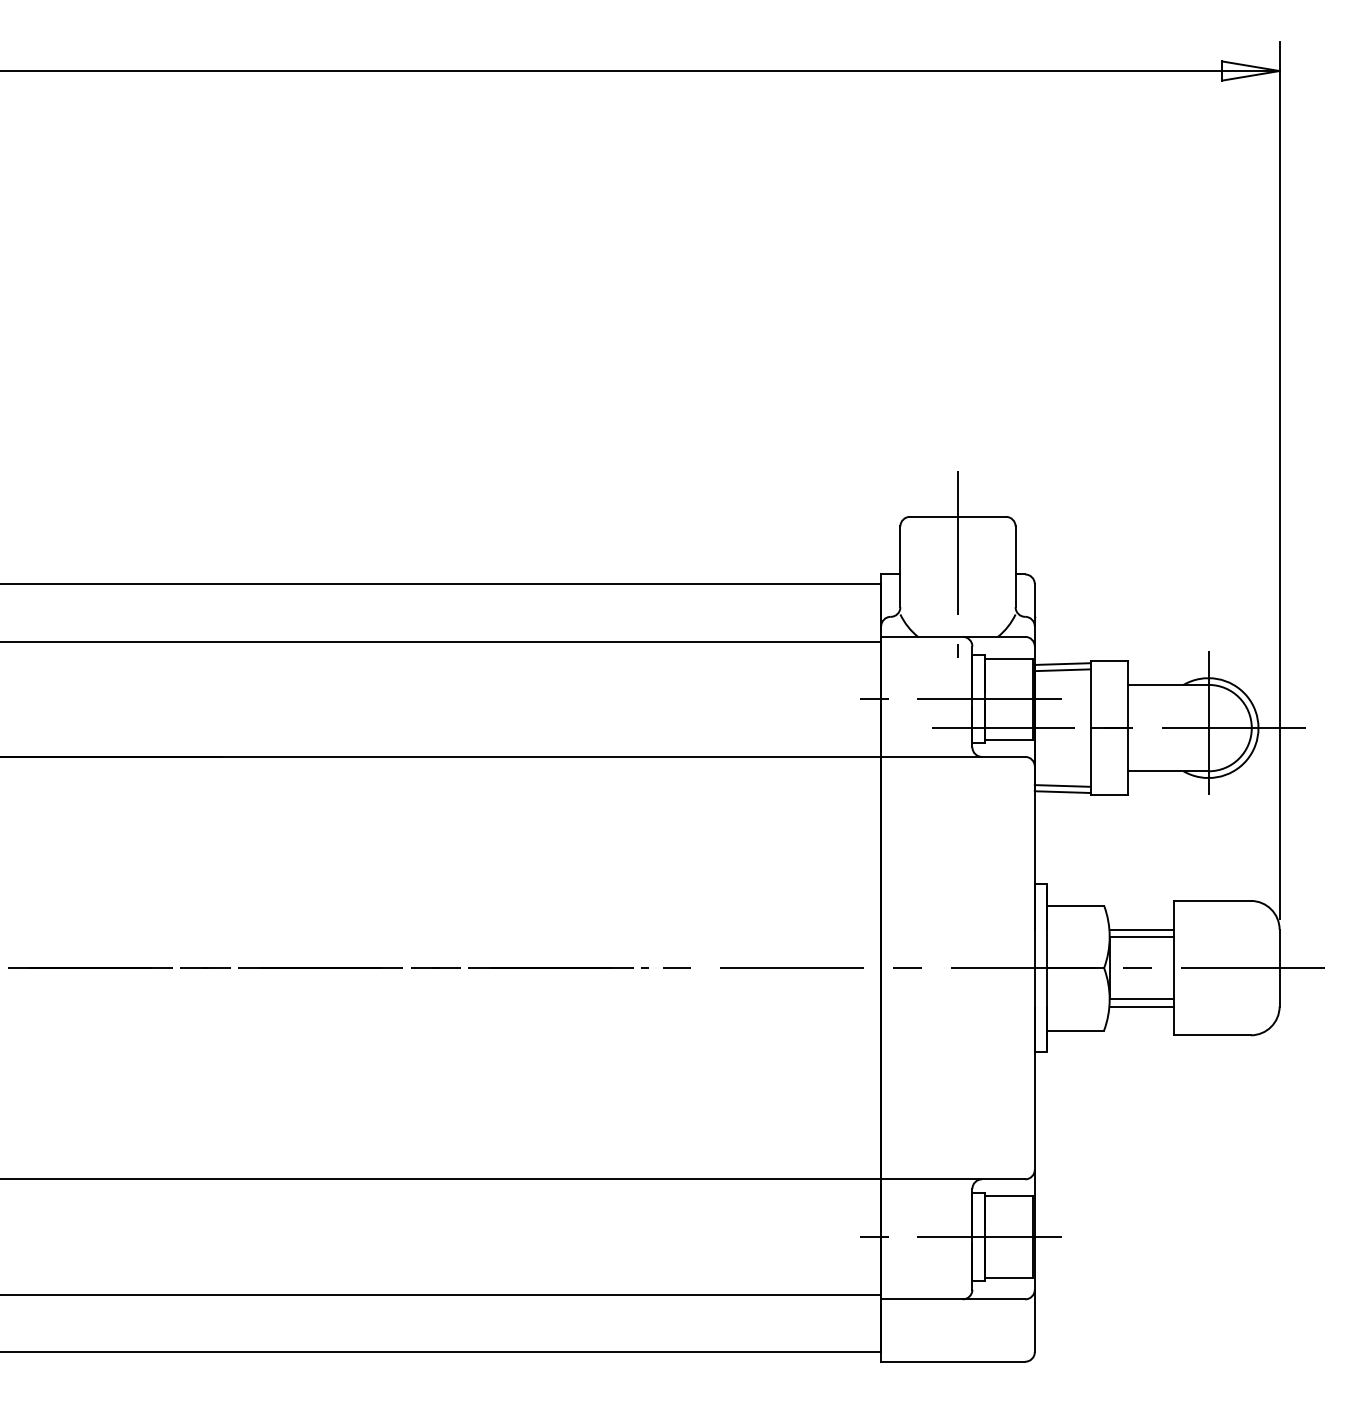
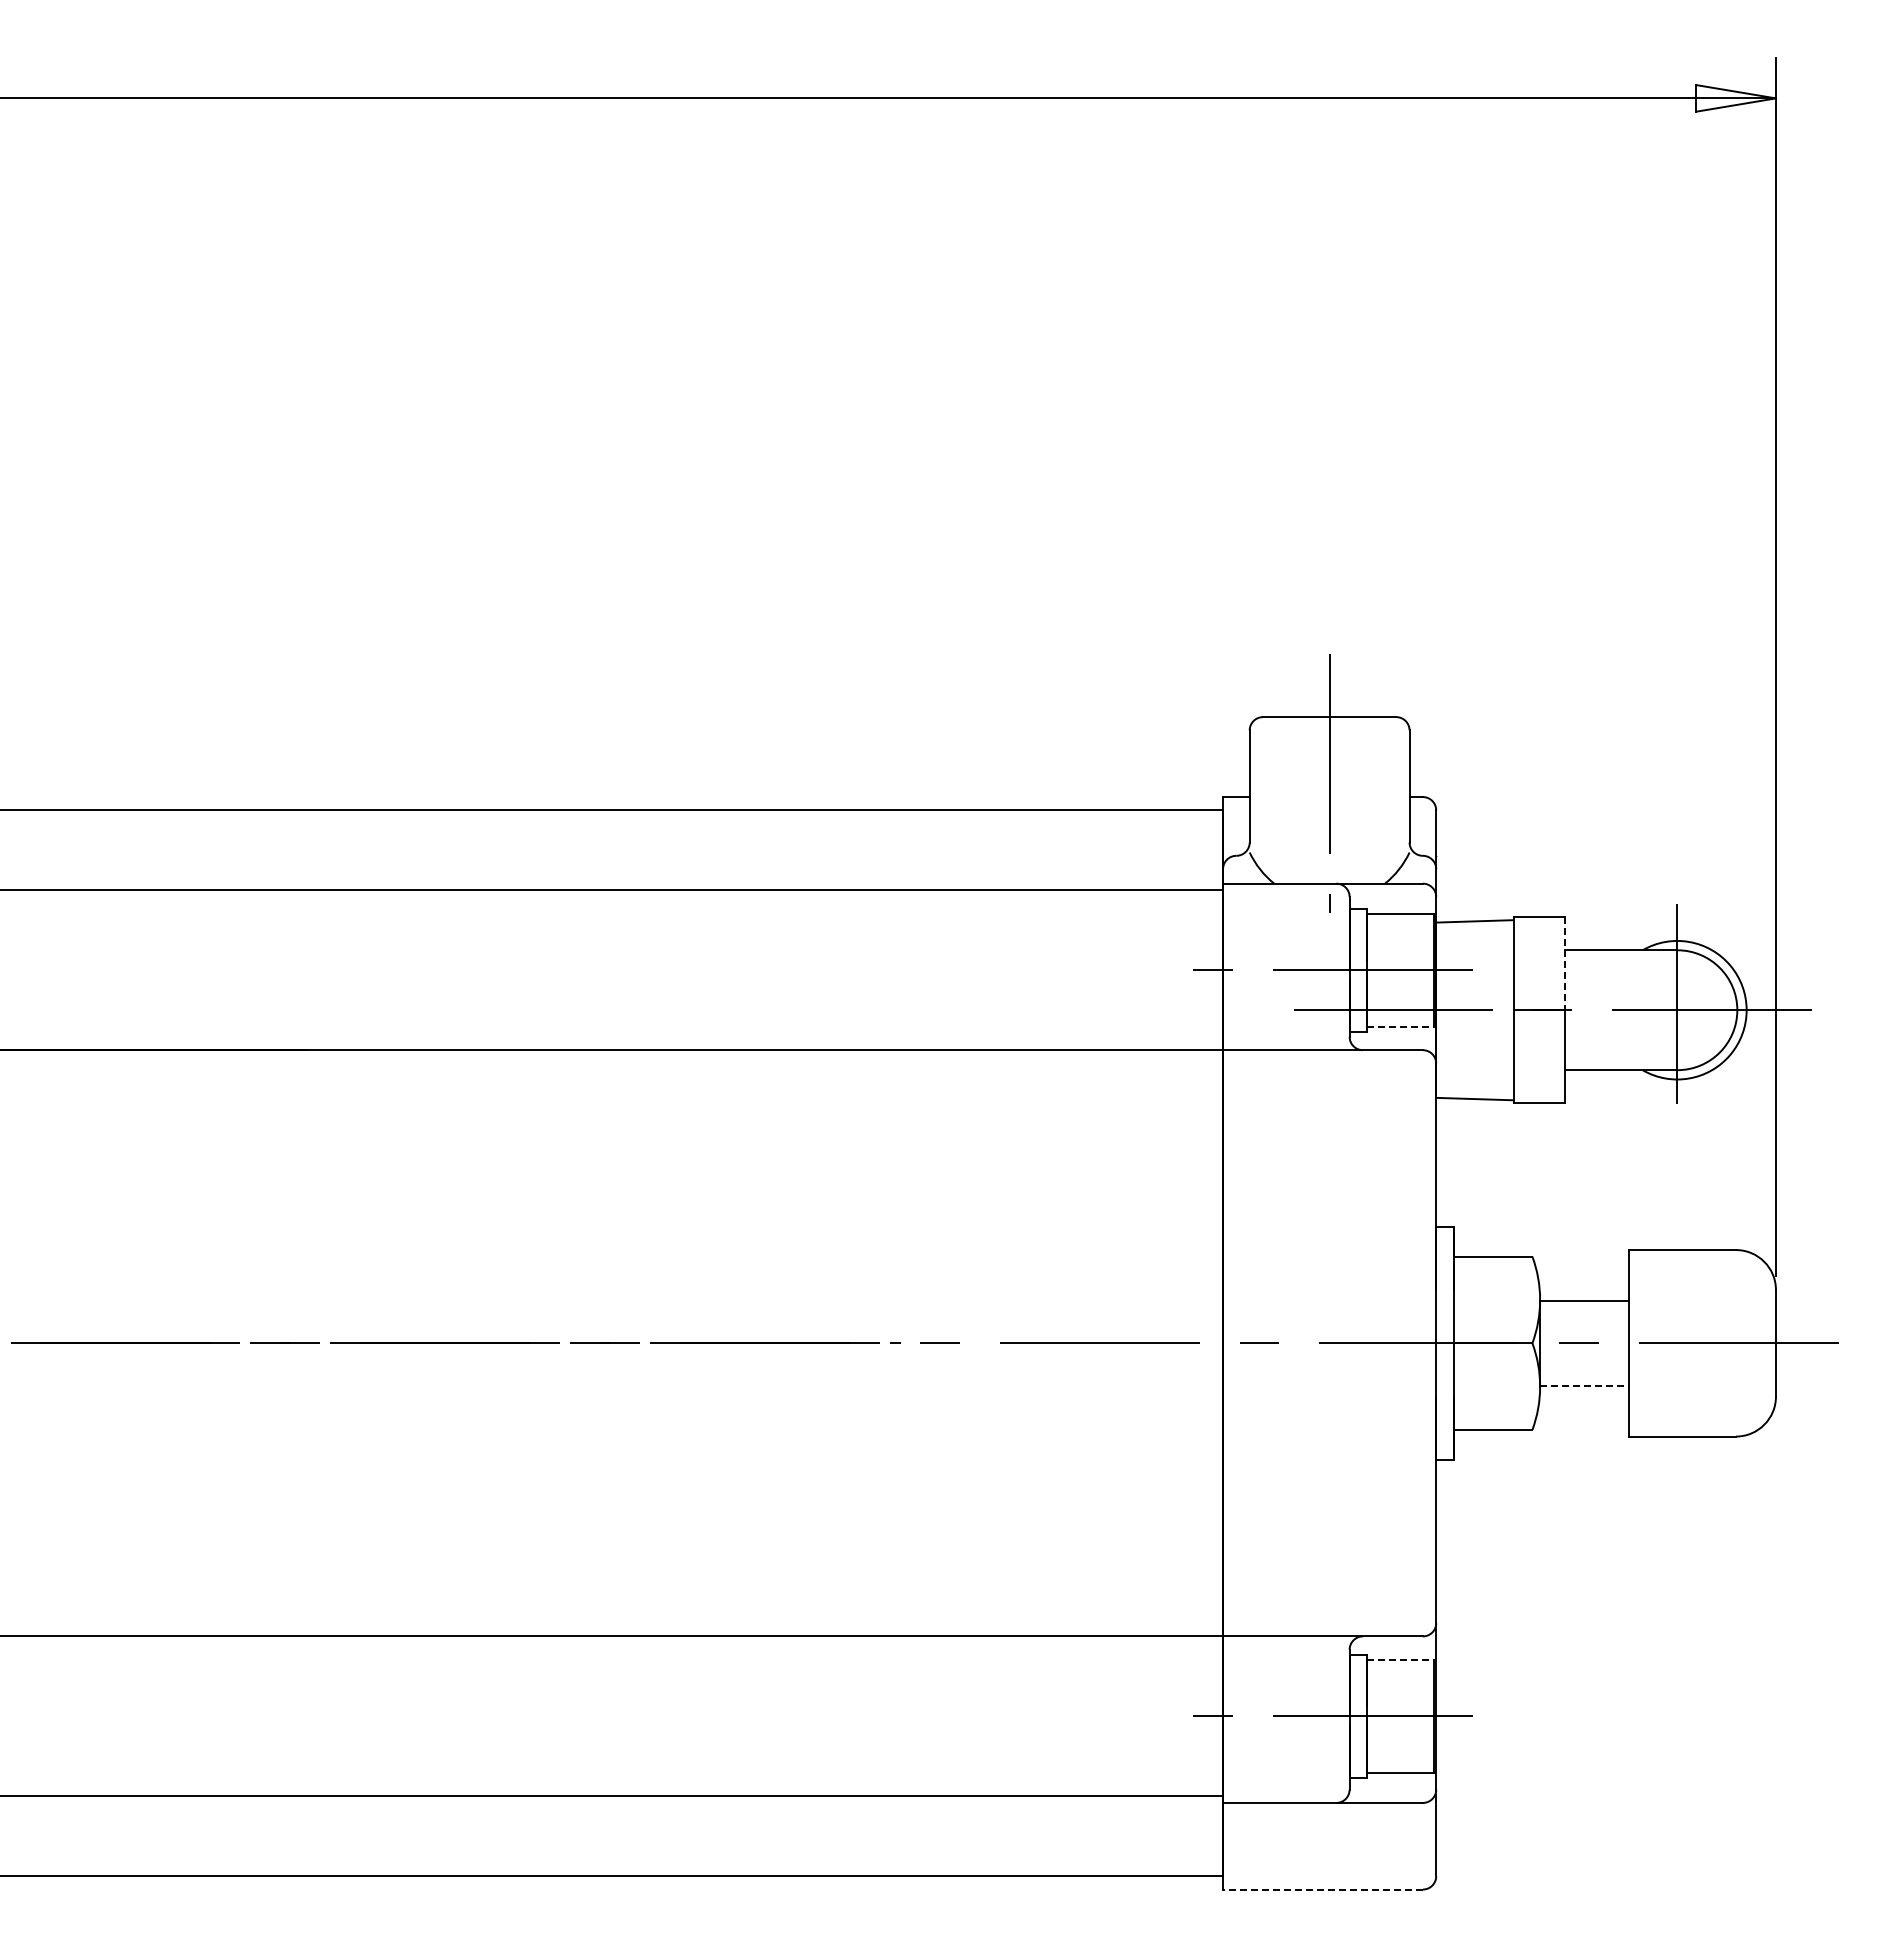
line: (1062, 669) -> (1474, 929), removed
line: (1127, 694) -> (1565, 963), solid -> dashed
line: (1009, 739) -> (1400, 1026), solid -> dashed
line: (1062, 785) -> (1474, 1090), removed
line: (1141, 930) -> (1584, 1290), removed
line: (1141, 998) -> (1584, 1385), solid -> dashed
line: (1141, 1006) -> (1584, 1396), removed
line: (1009, 1195) -> (1400, 1659), solid -> dashed
line: (952, 1361) -> (1322, 1889), solid -> dashed

